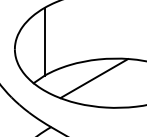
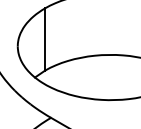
line: (94, 78) -> (90, 73), removed

